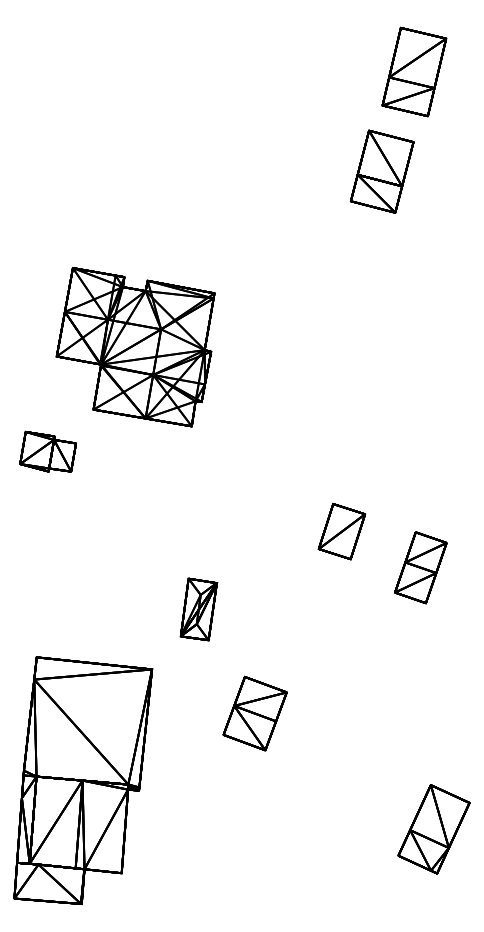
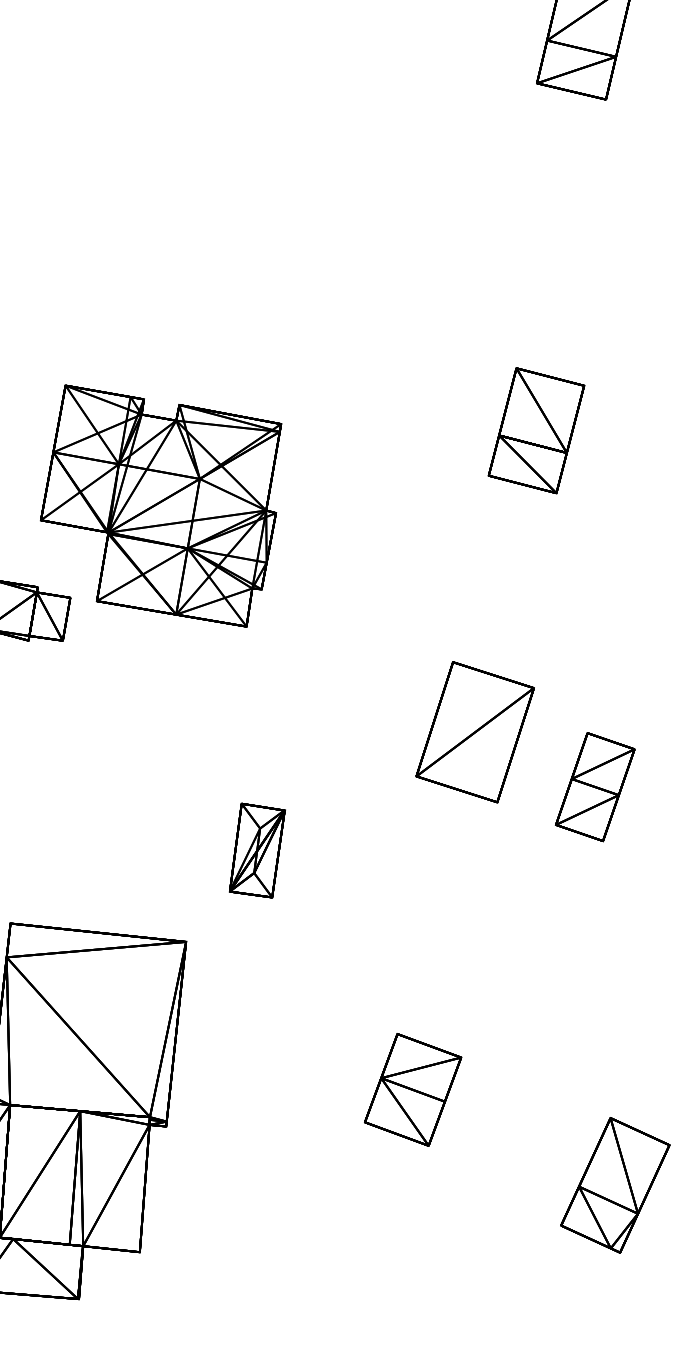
part: (381, 171) -> (535, 430), moved
part: (135, 347) -> (160, 506), moved
part: (341, 531) -> (474, 731), size x1.67
part: (254, 713) -> (412, 1089), moved

